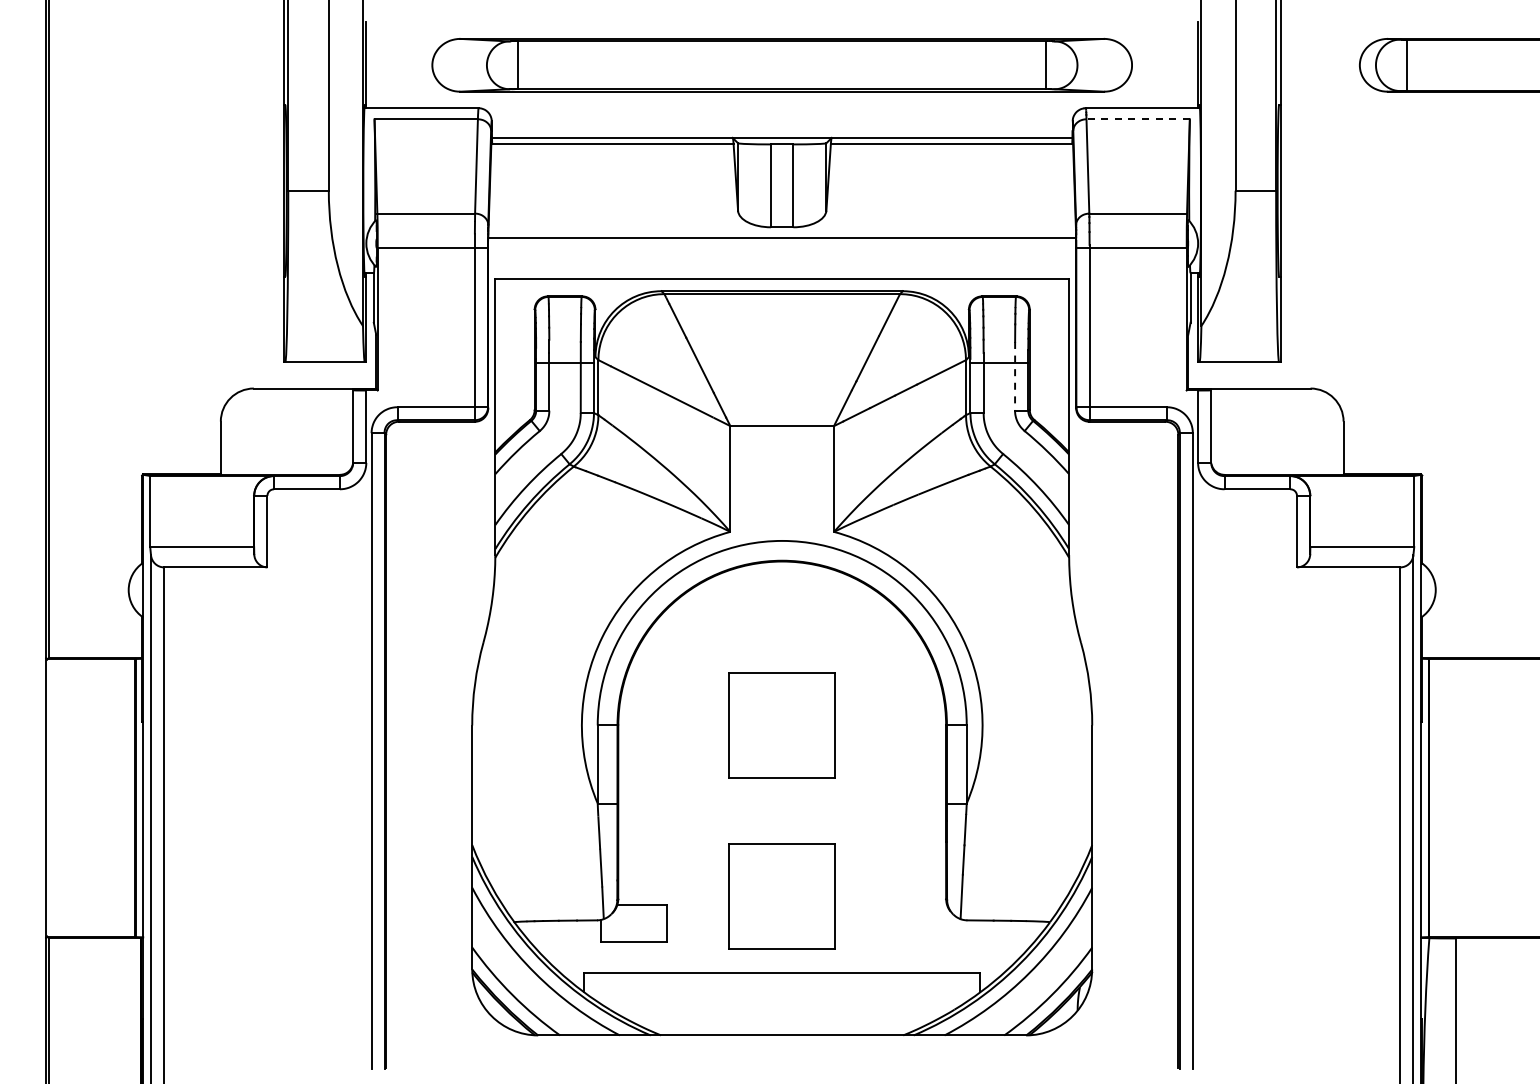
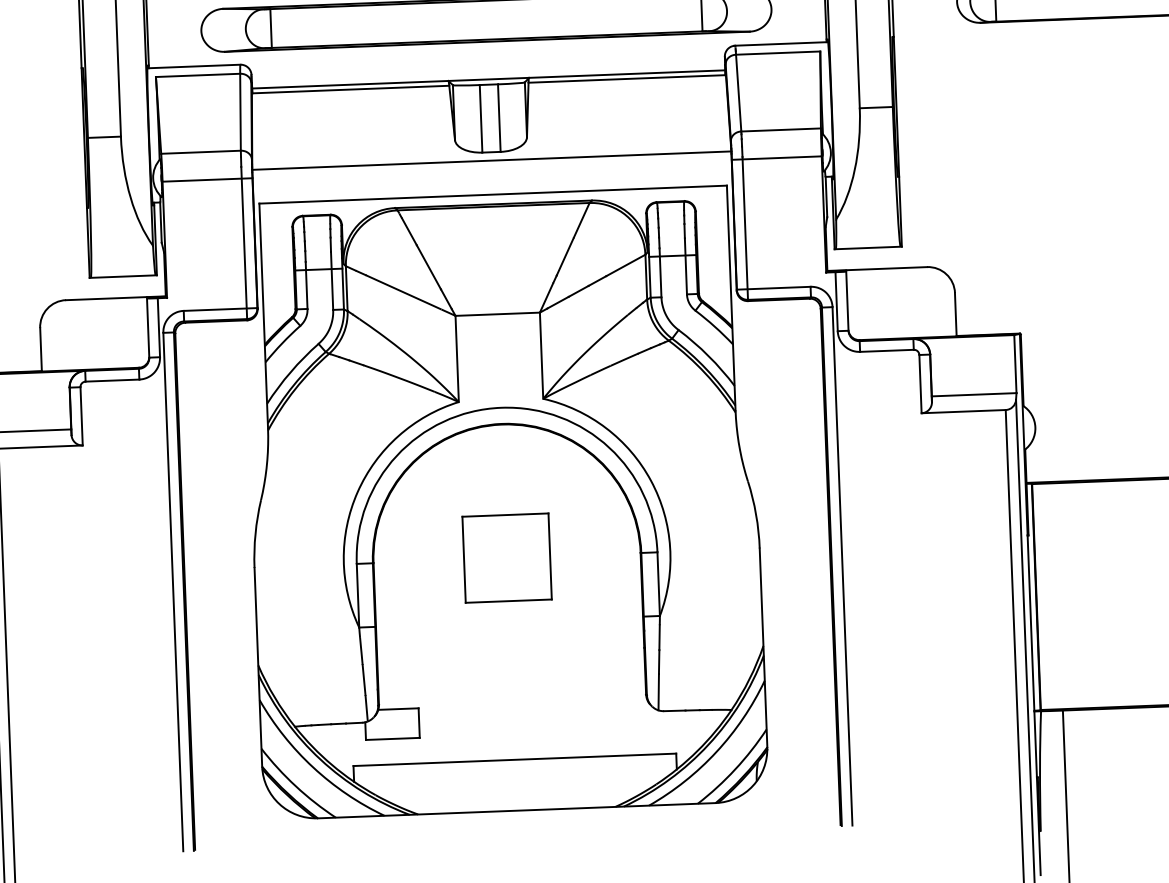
line: (1138, 119) -> (778, 53), dashed -> solid
line: (1015, 376) -> (686, 266), dashed -> solid
part: (781, 896) -> (511, 697), removed

